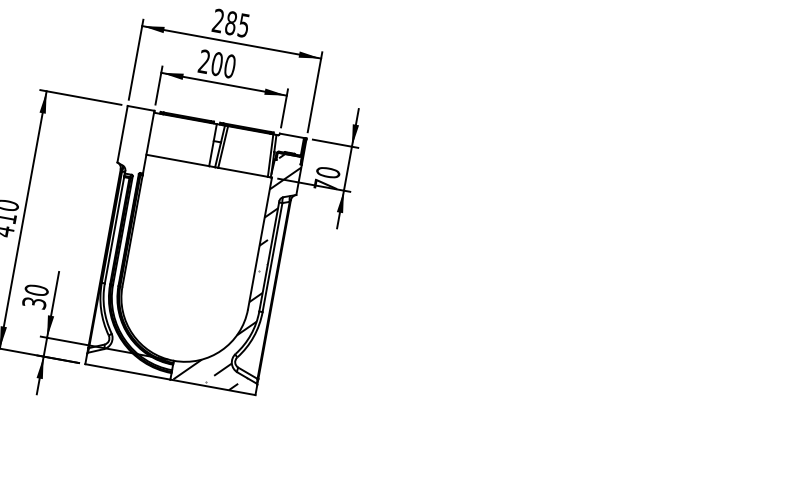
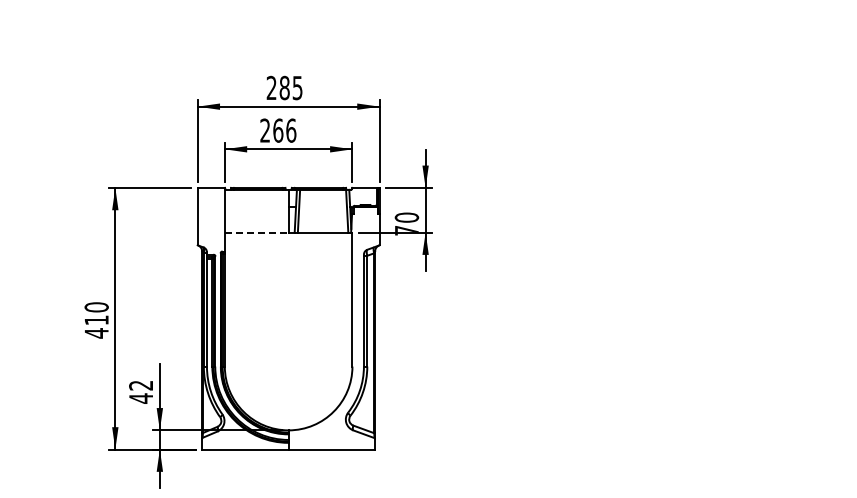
text: (223, 65) -> (284, 130), 200 -> 266
line: (177, 160) -> (256, 232), solid -> dashed
hatch: (238, 268) -> (335, 328), removed
text: (35, 296) -> (141, 391), 30 -> 42

